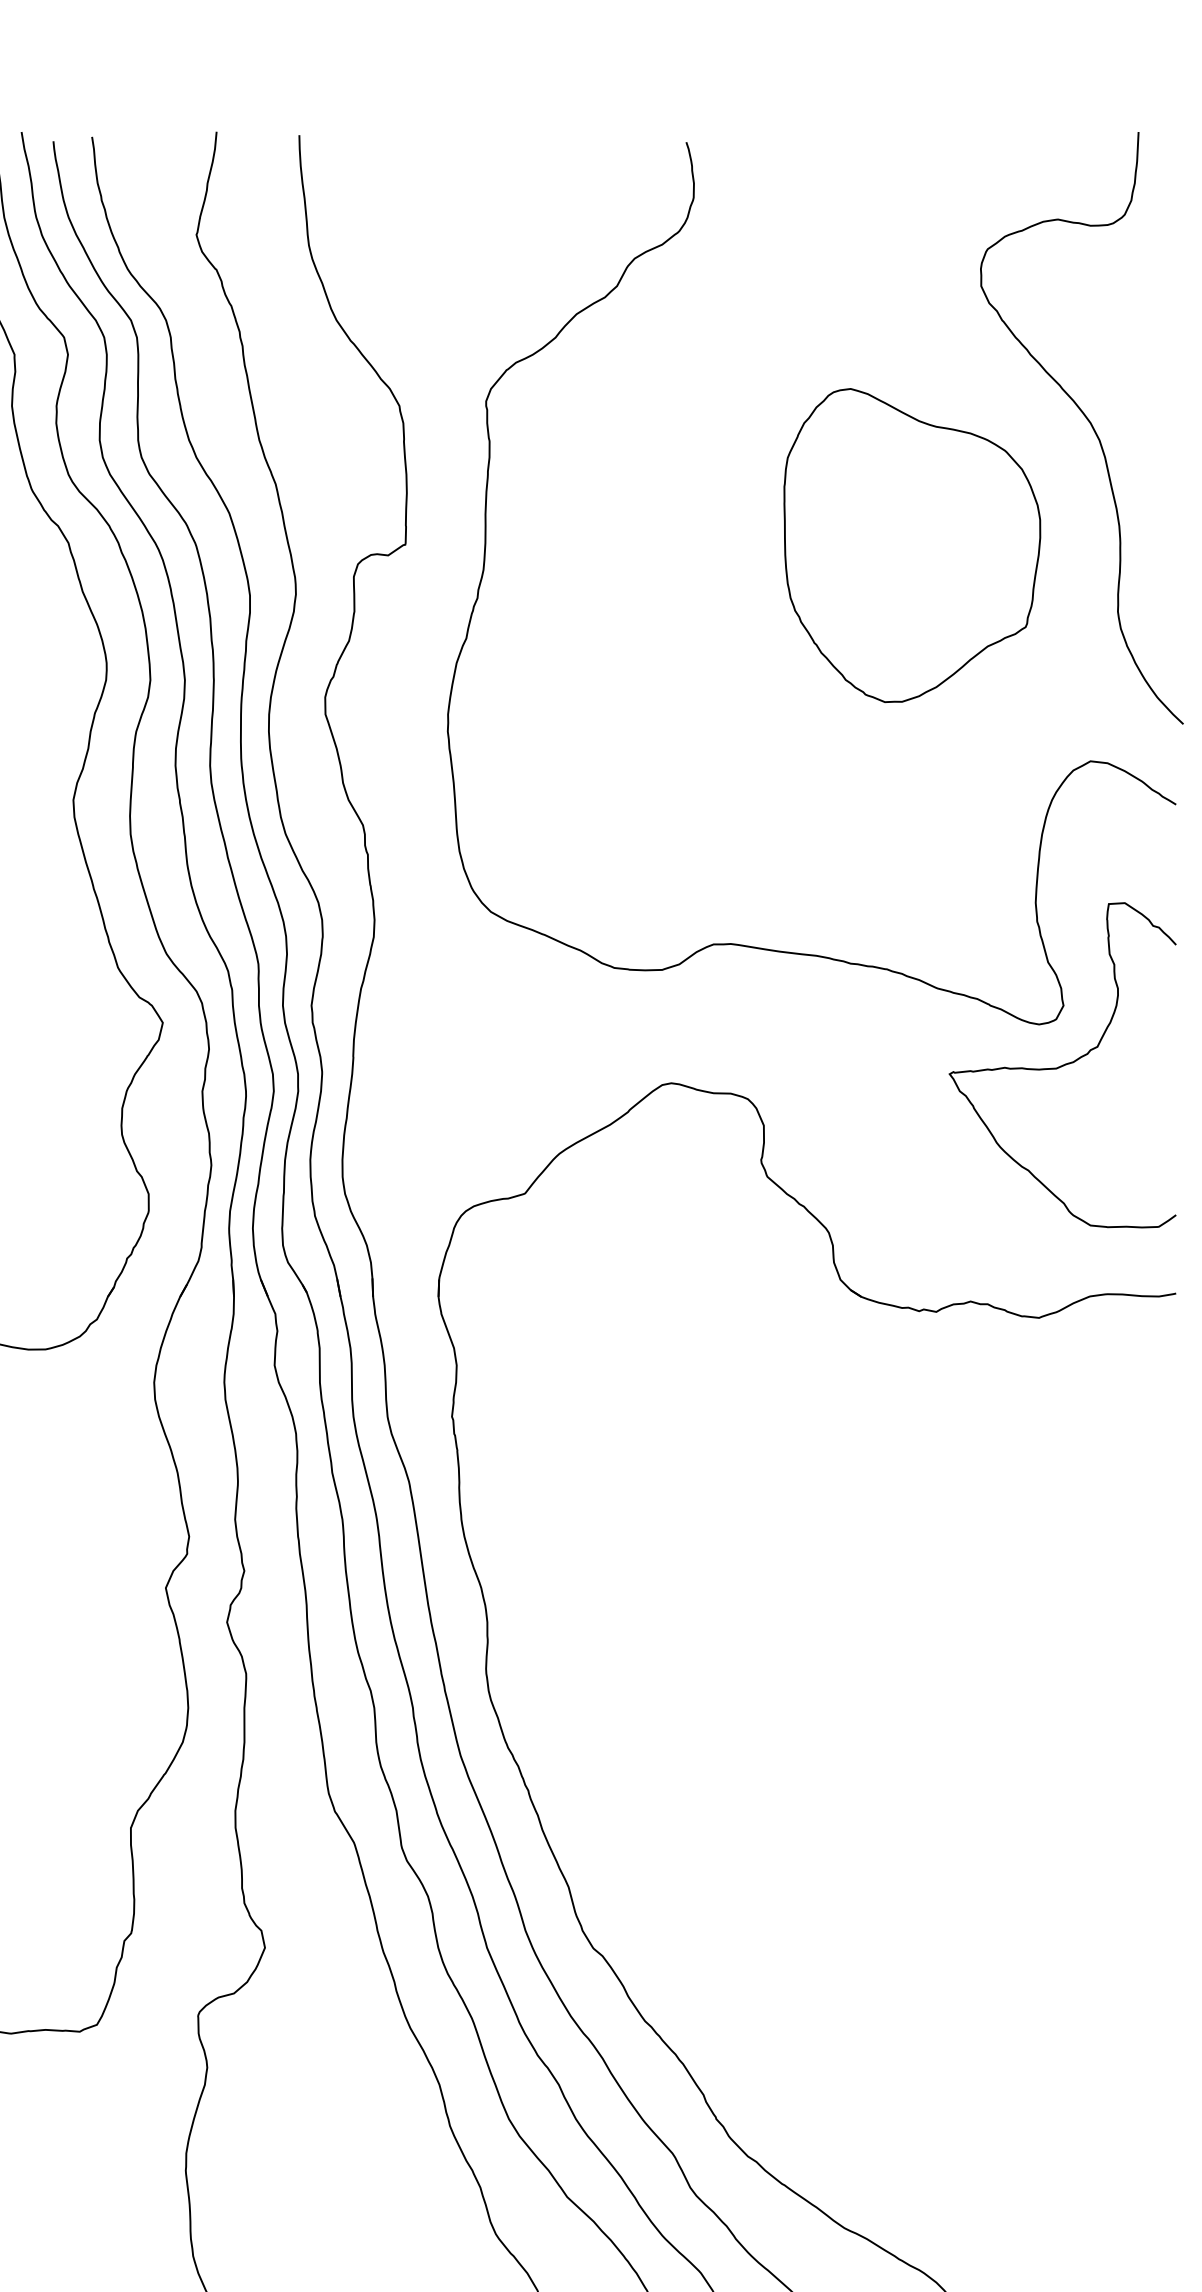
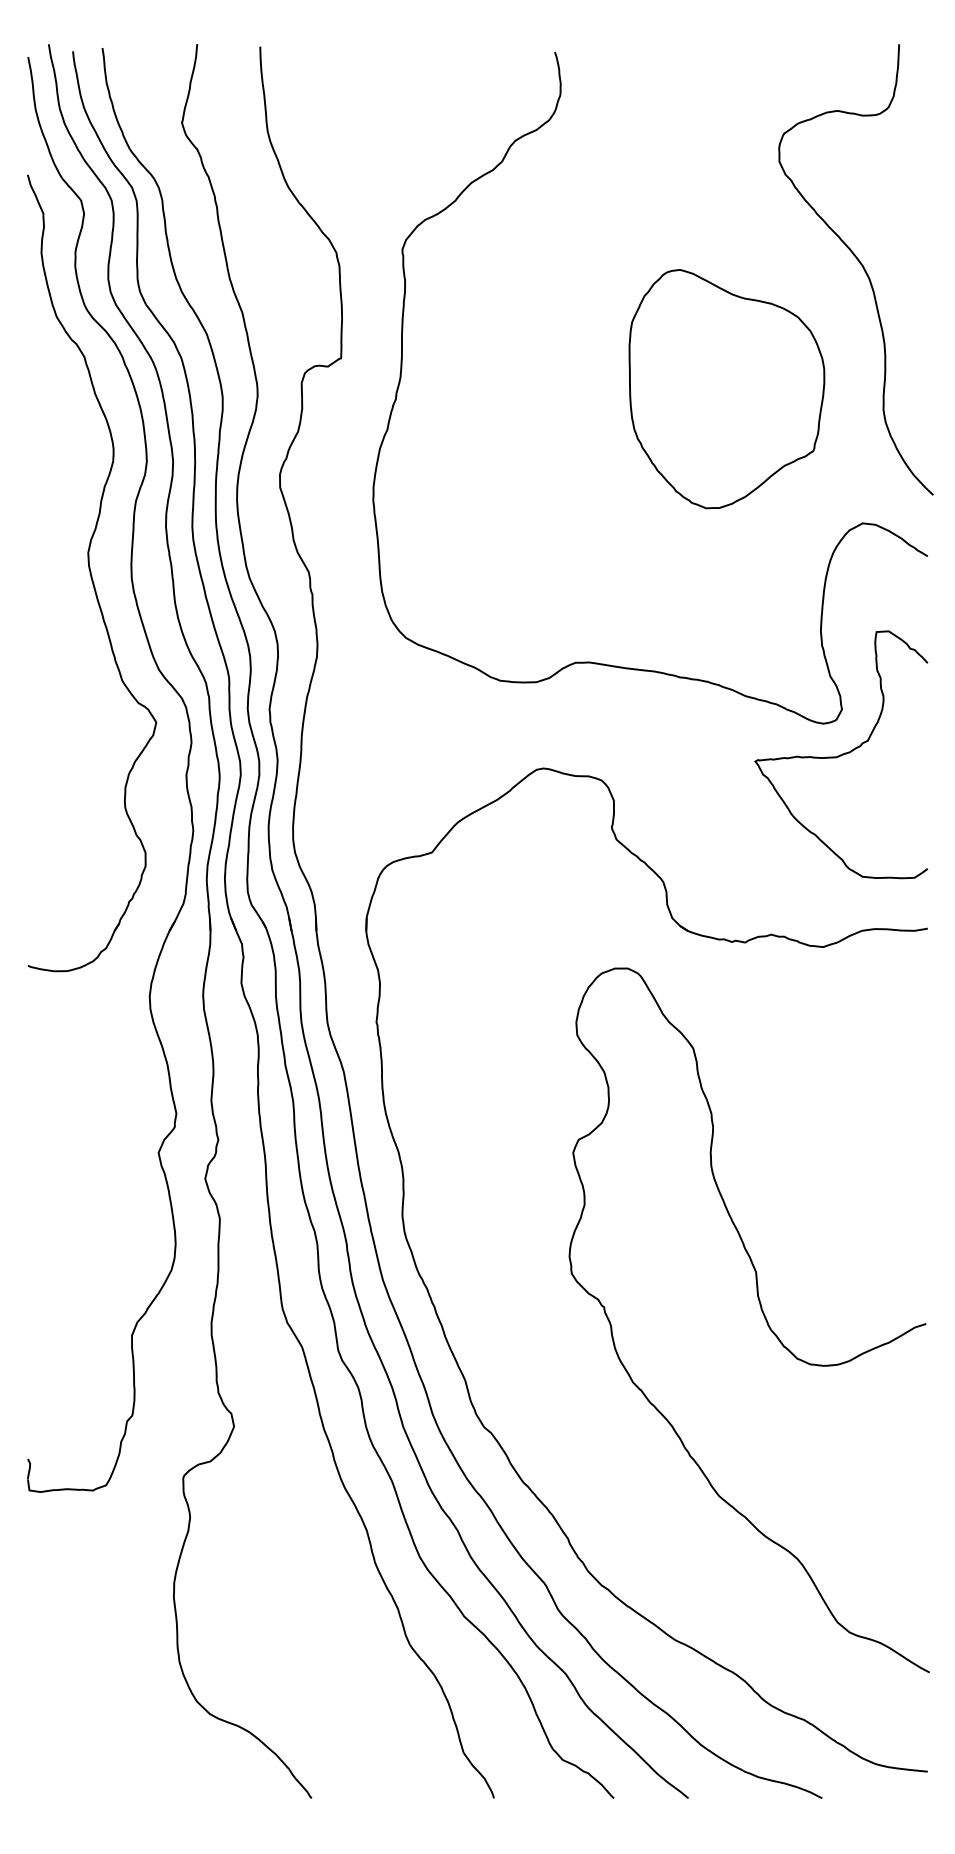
part: (911, 546) -> (726, 389), moved
curve: (960, 1803) -> (763, 1316), added

